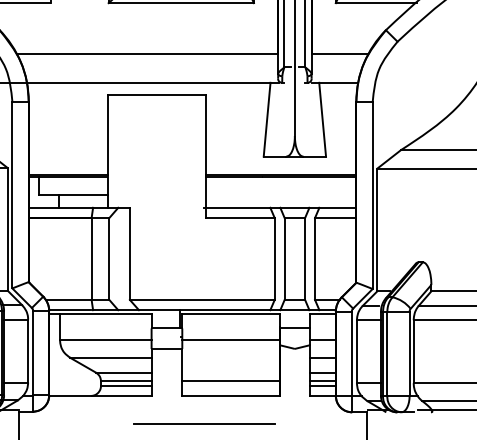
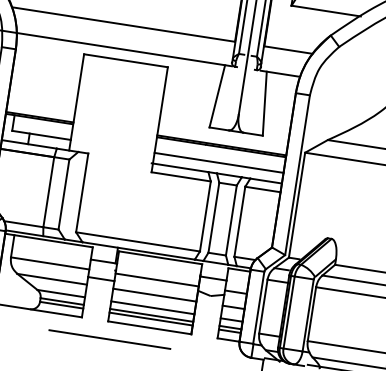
line: (280, 195) -> (218, 162), added
line: (230, 357) -> (154, 294), added
line: (230, 372) -> (152, 307), added
line: (230, 385) -> (150, 318), added
line: (204, 423) -> (110, 338), moved

